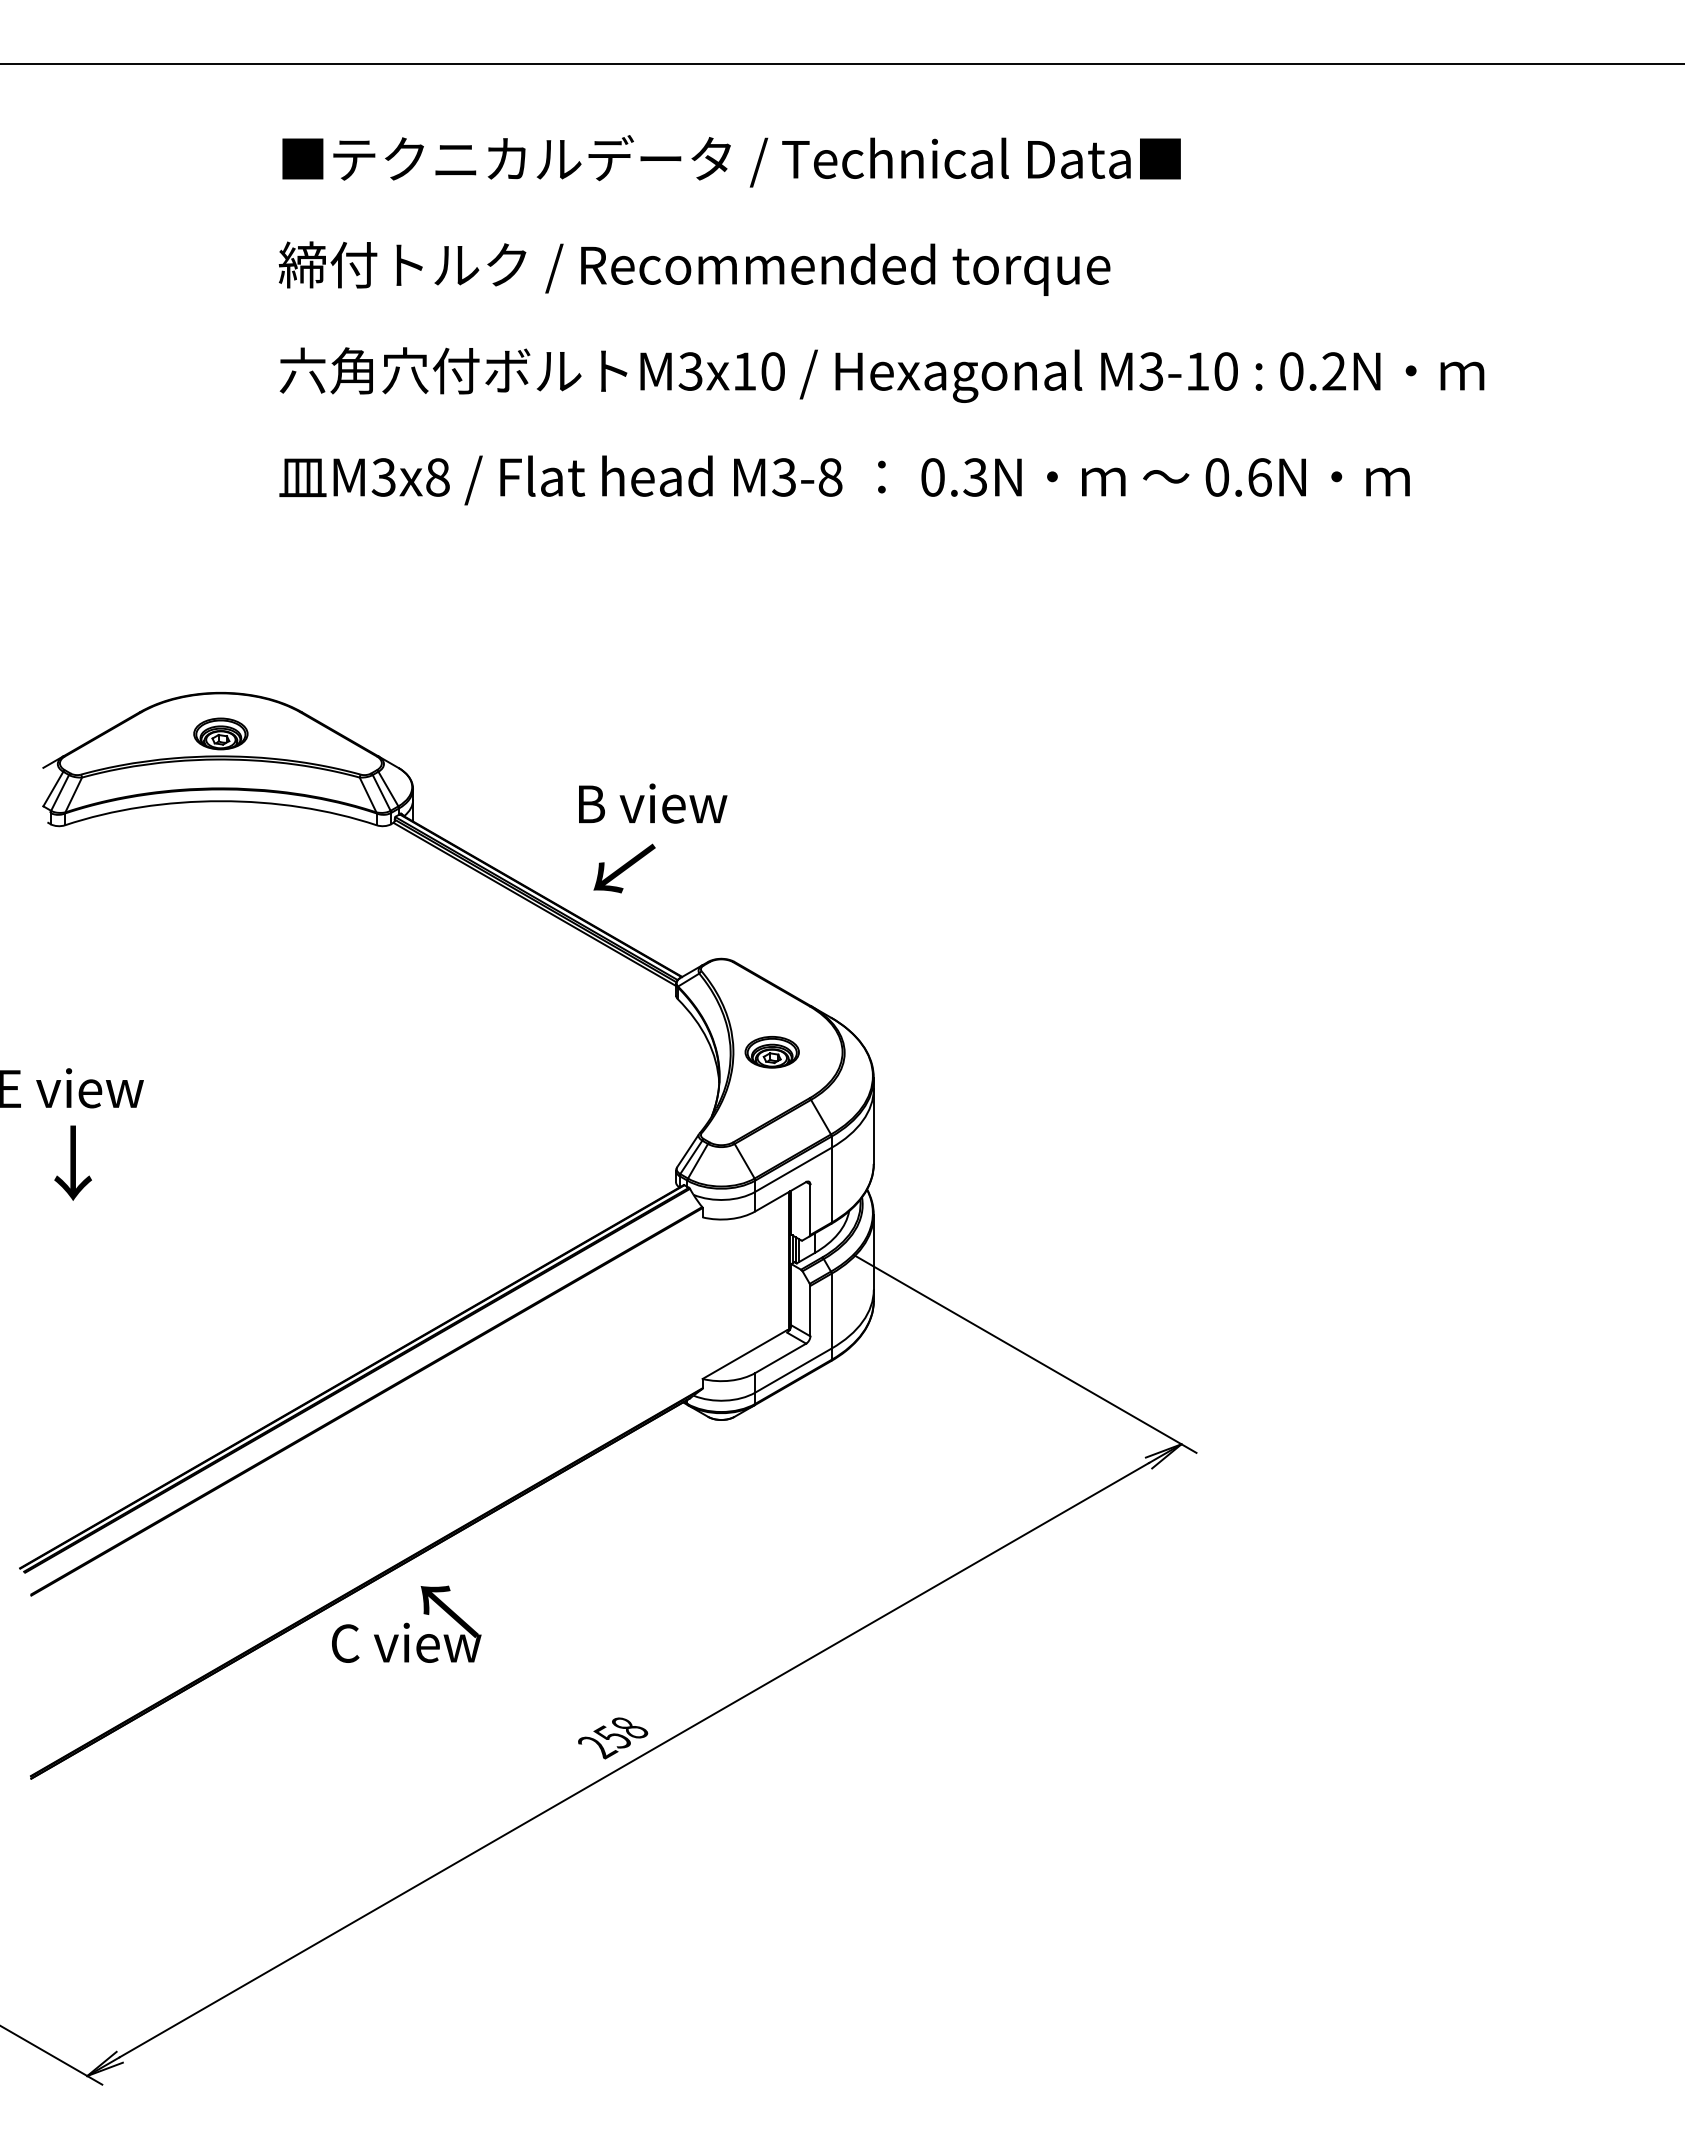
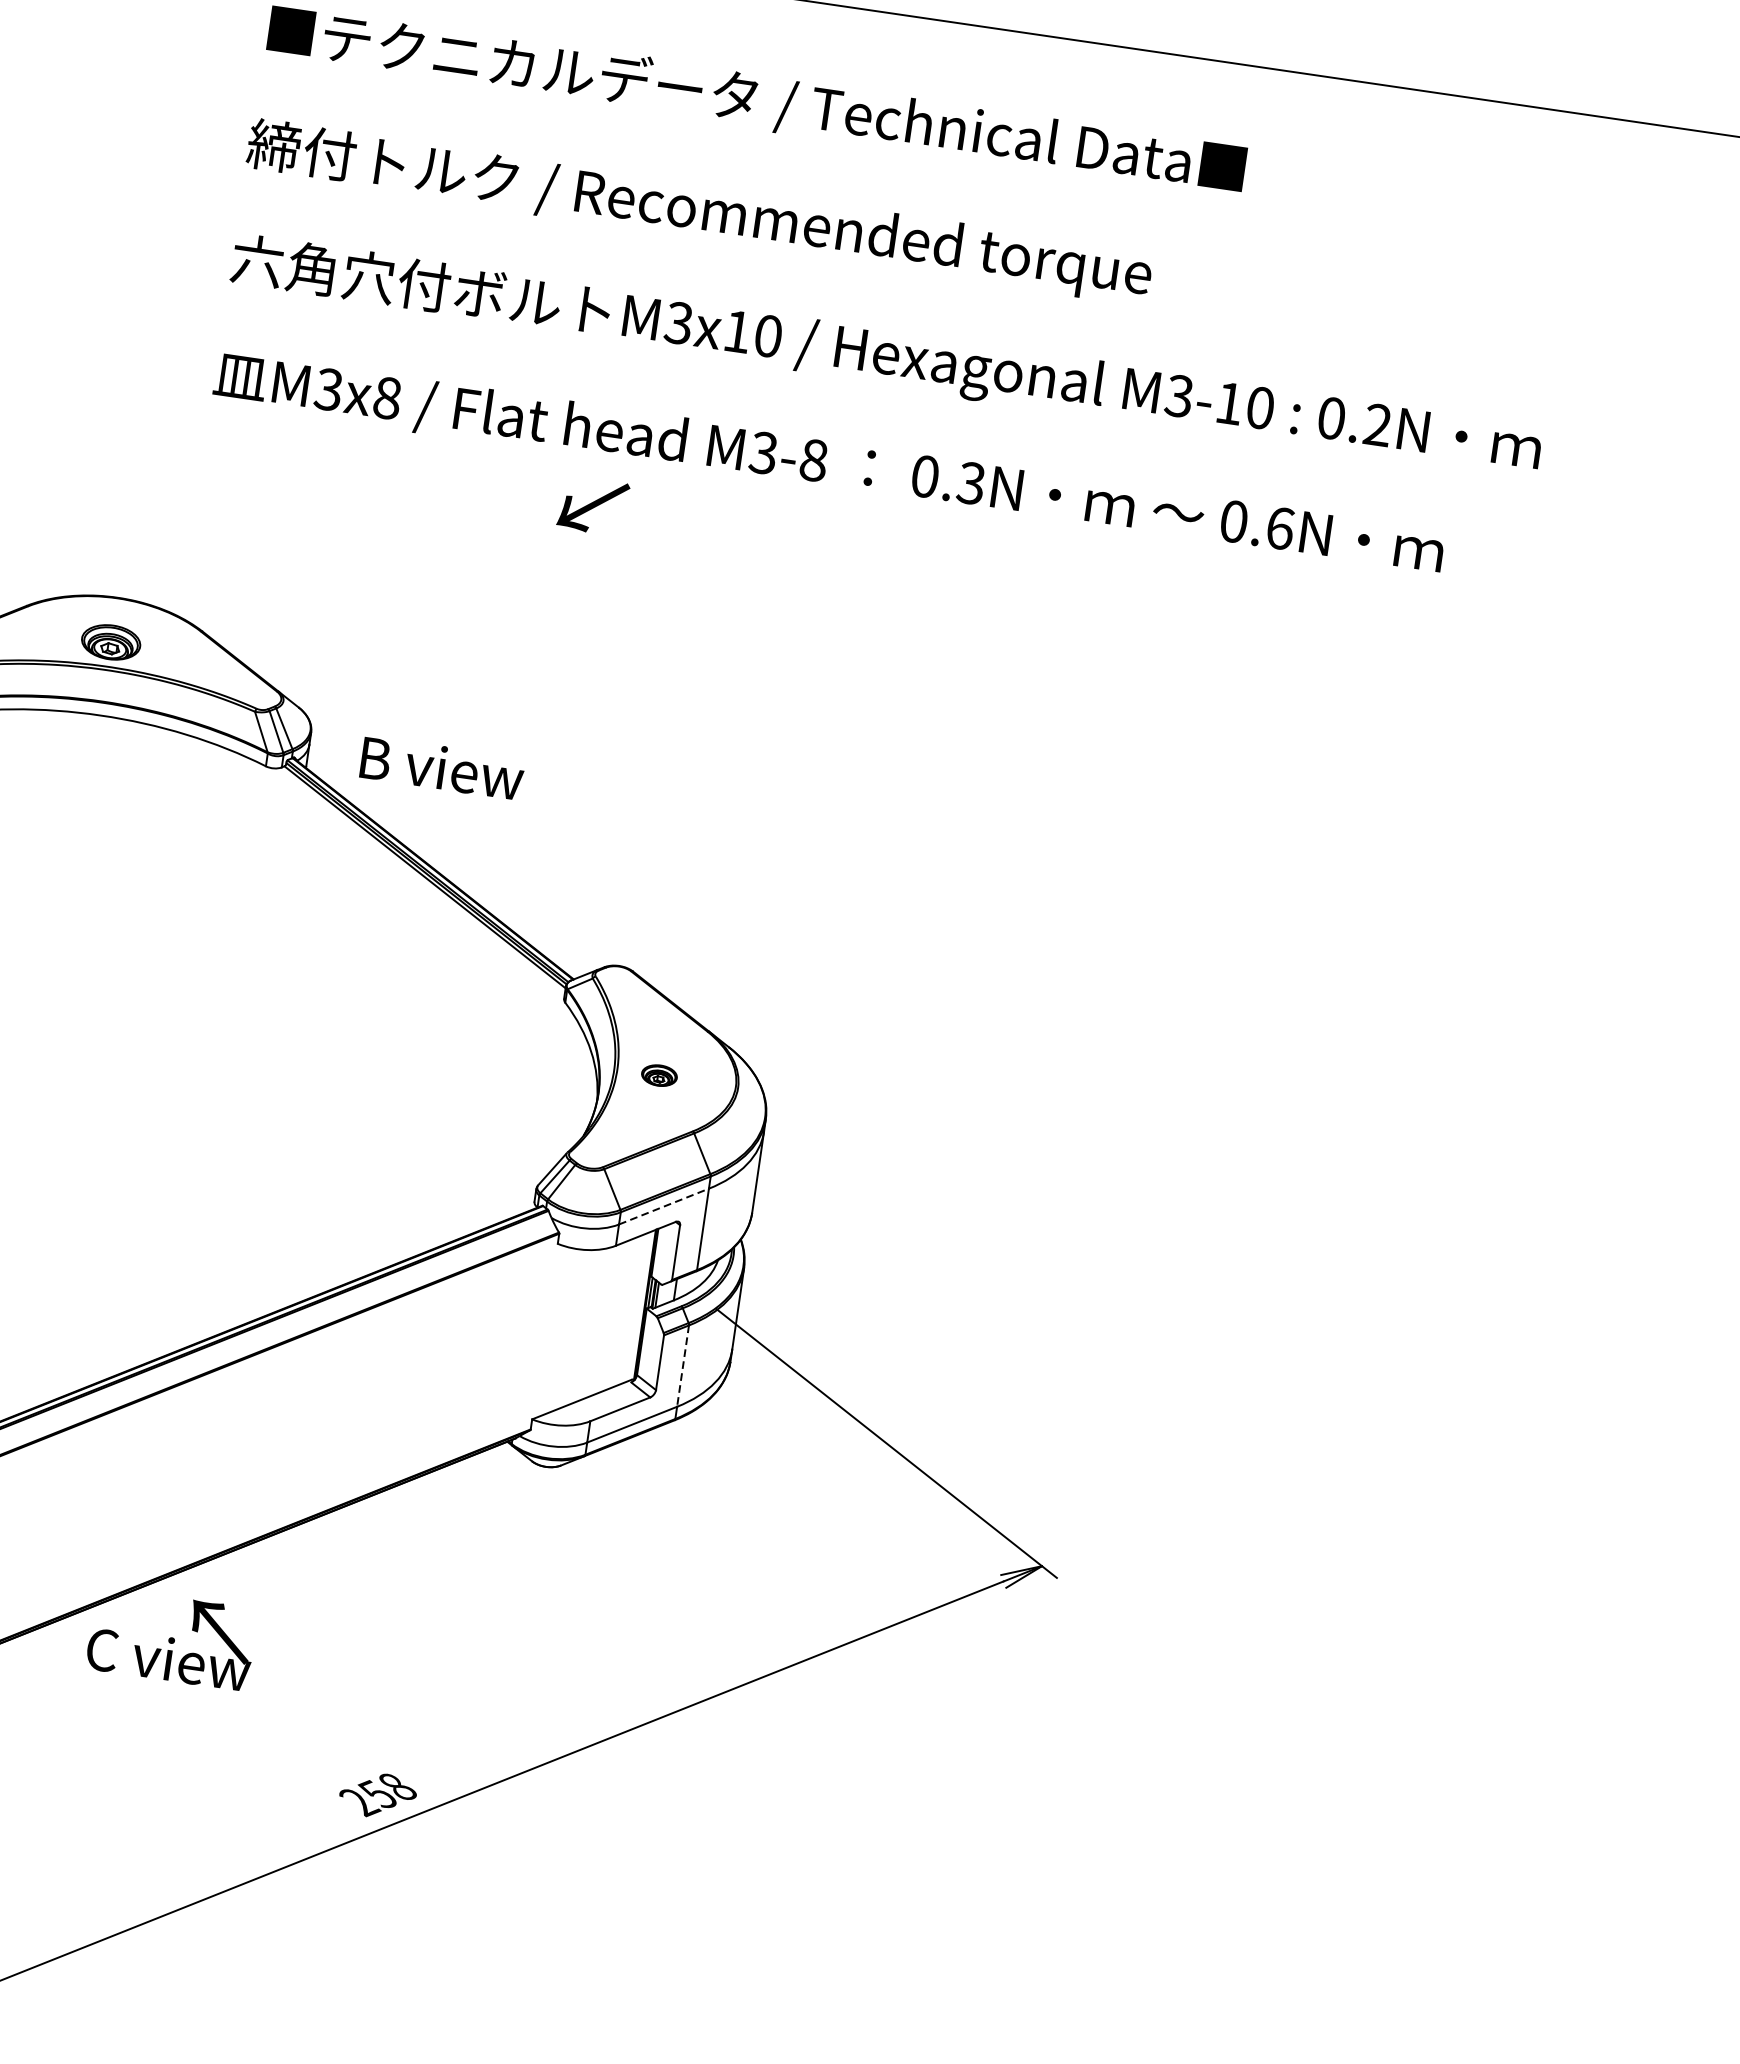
text: (653, 803) -> (442, 767), moved
text: (624, 868) -> (593, 505), moved
part: (771, 1052) -> (658, 1075), size x0.6
line: (793, 1169) -> (664, 1206), solid -> dashed
line: (831, 1311) -> (682, 1366), solid -> dashed

